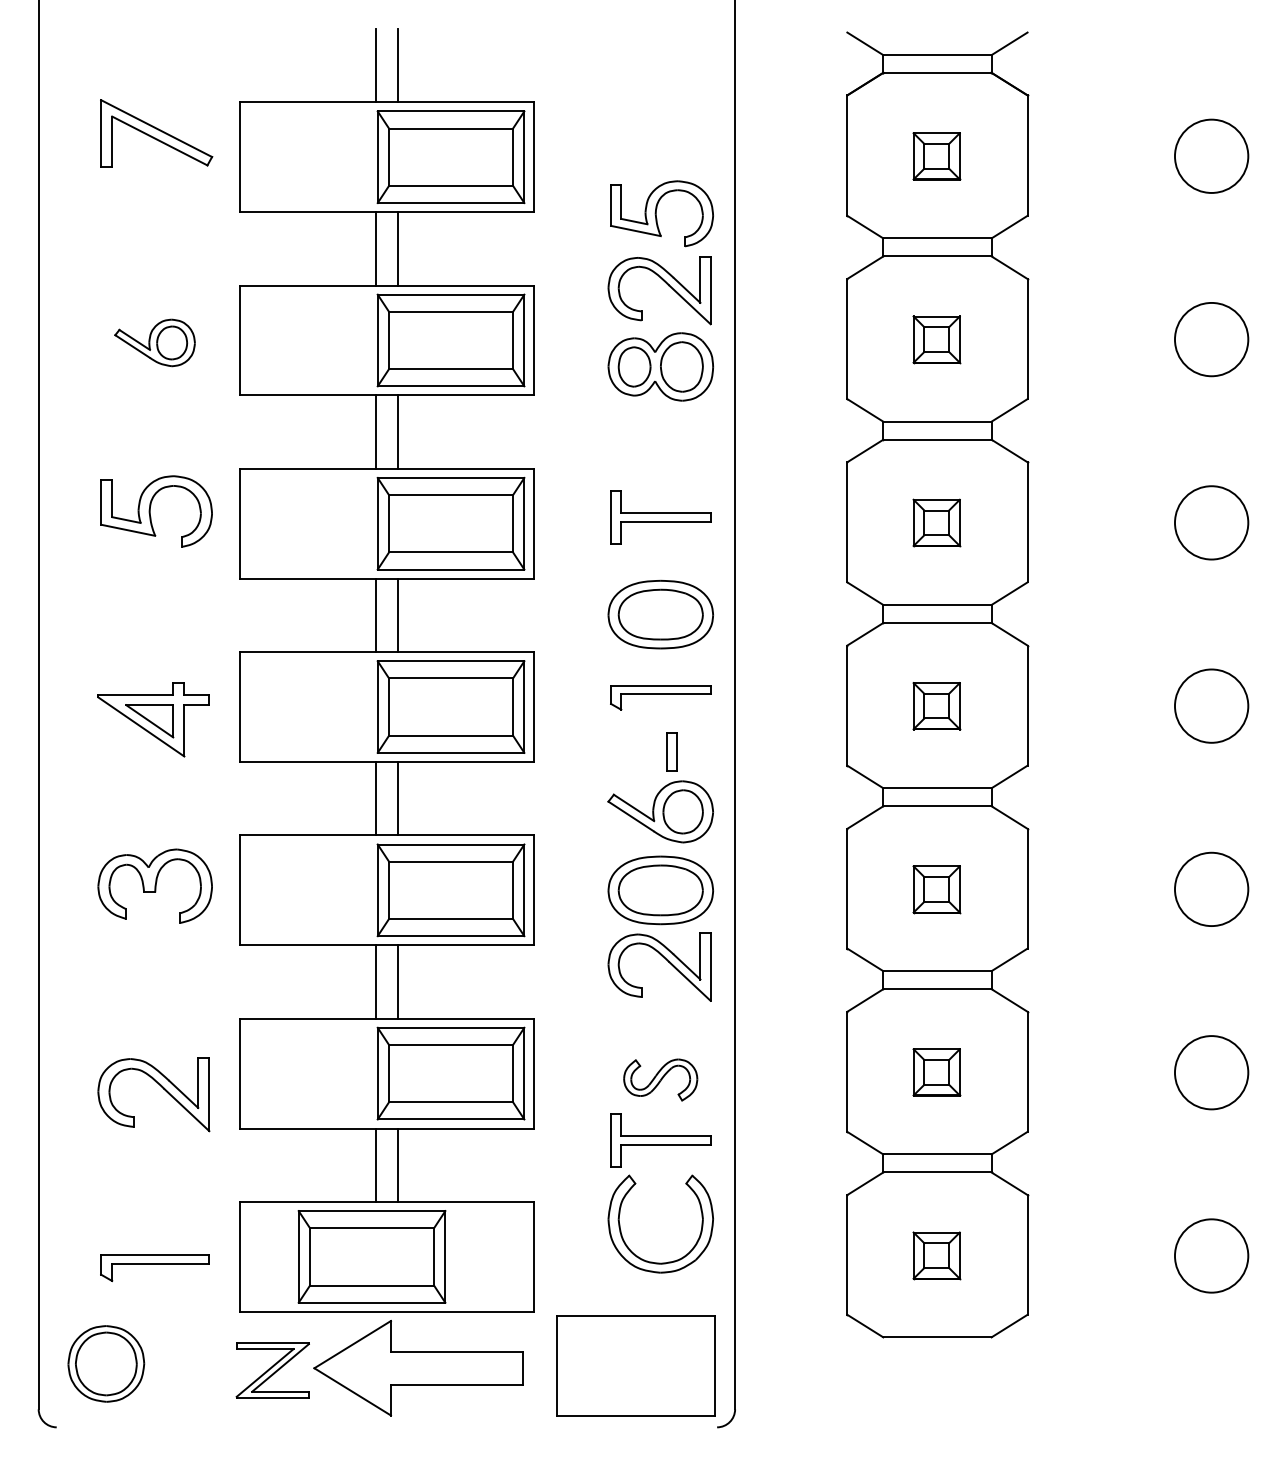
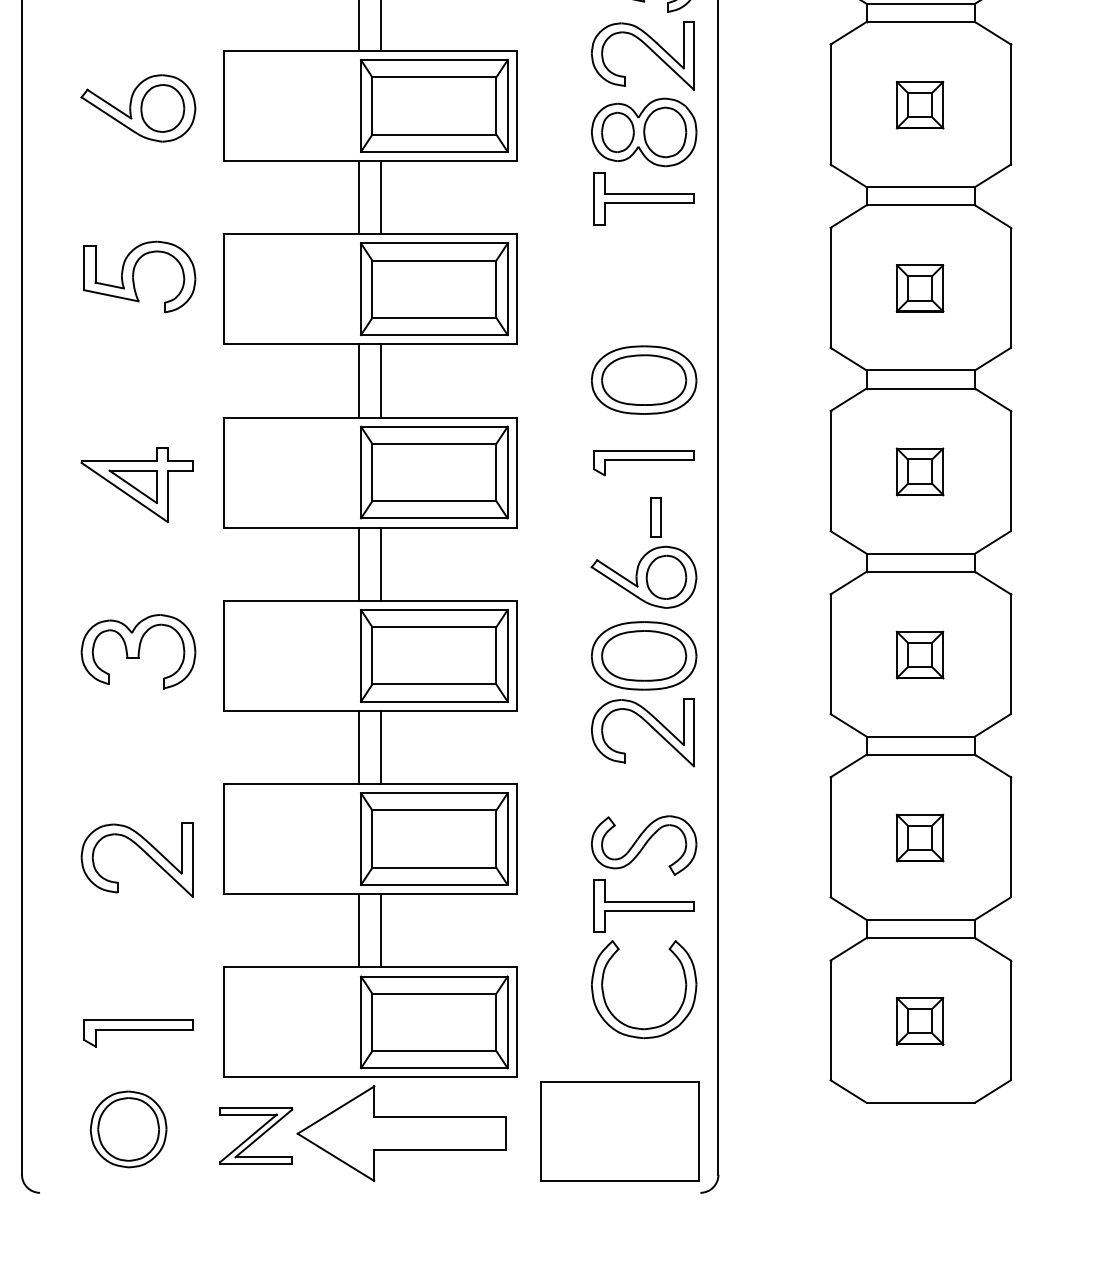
part: (154, 342) -> (137, 108), size x1.43
part: (660, 517) -> (643, 199), moved
part: (660, 1079) -> (643, 845), size x1.43
part: (371, 1256) -> (433, 1022), moved
part: (106, 1363) -> (128, 1129), moved

